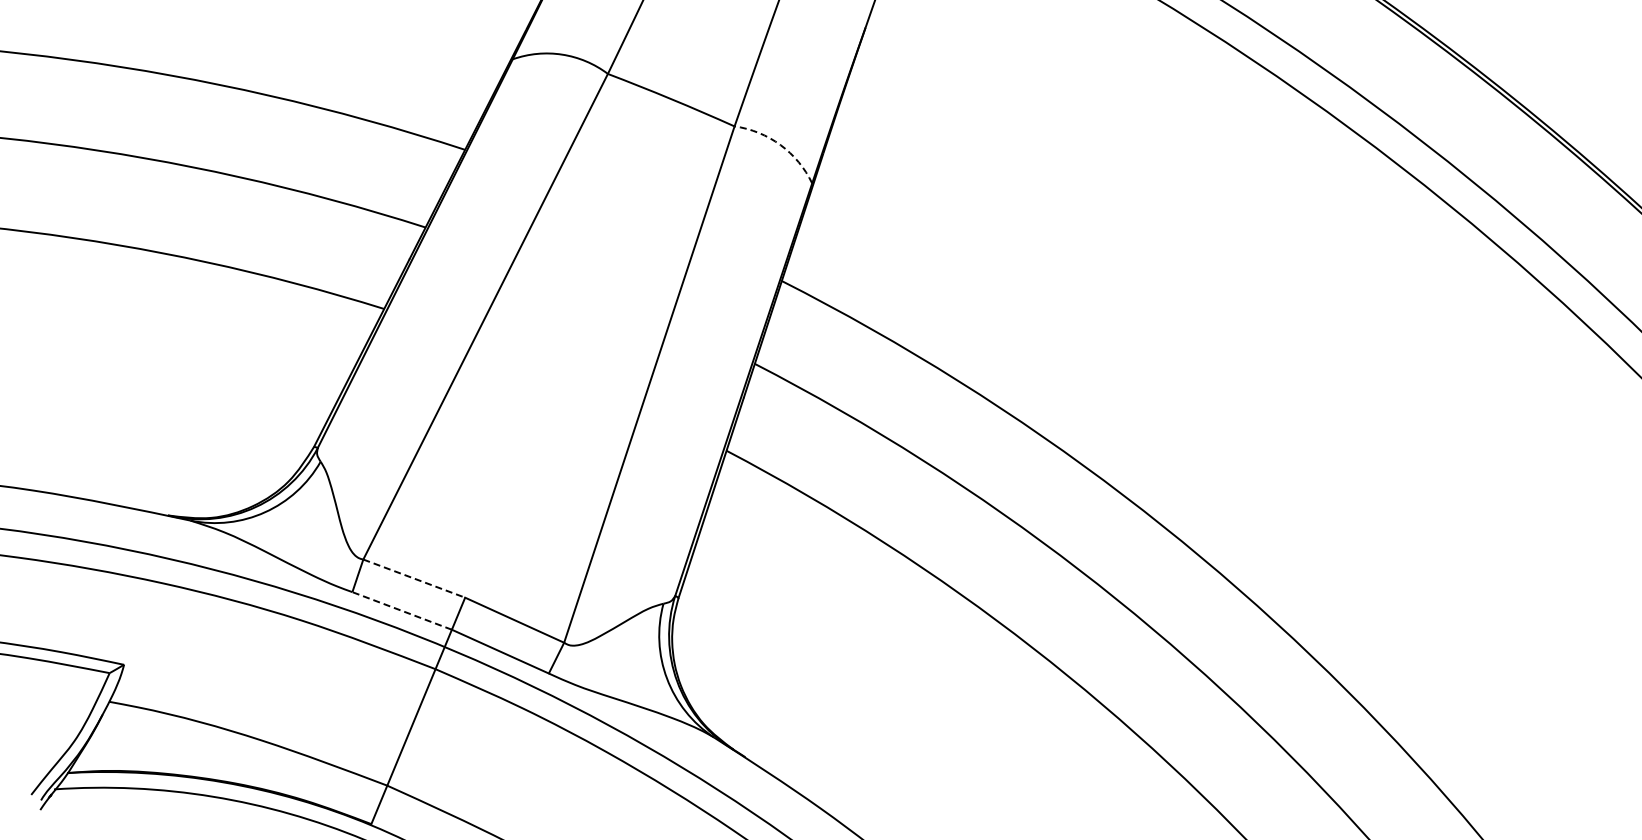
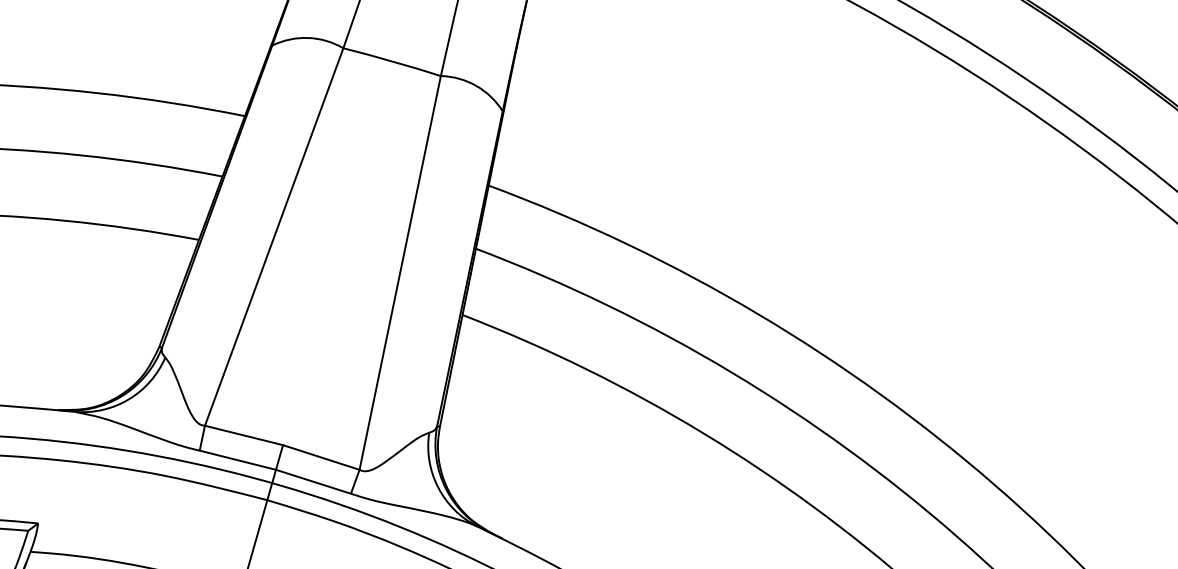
arc: (780, 145) -> (476, 86), dashed -> solid
line: (414, 578) -> (244, 435), dashed -> solid
line: (401, 610) -> (237, 459), dashed -> solid

